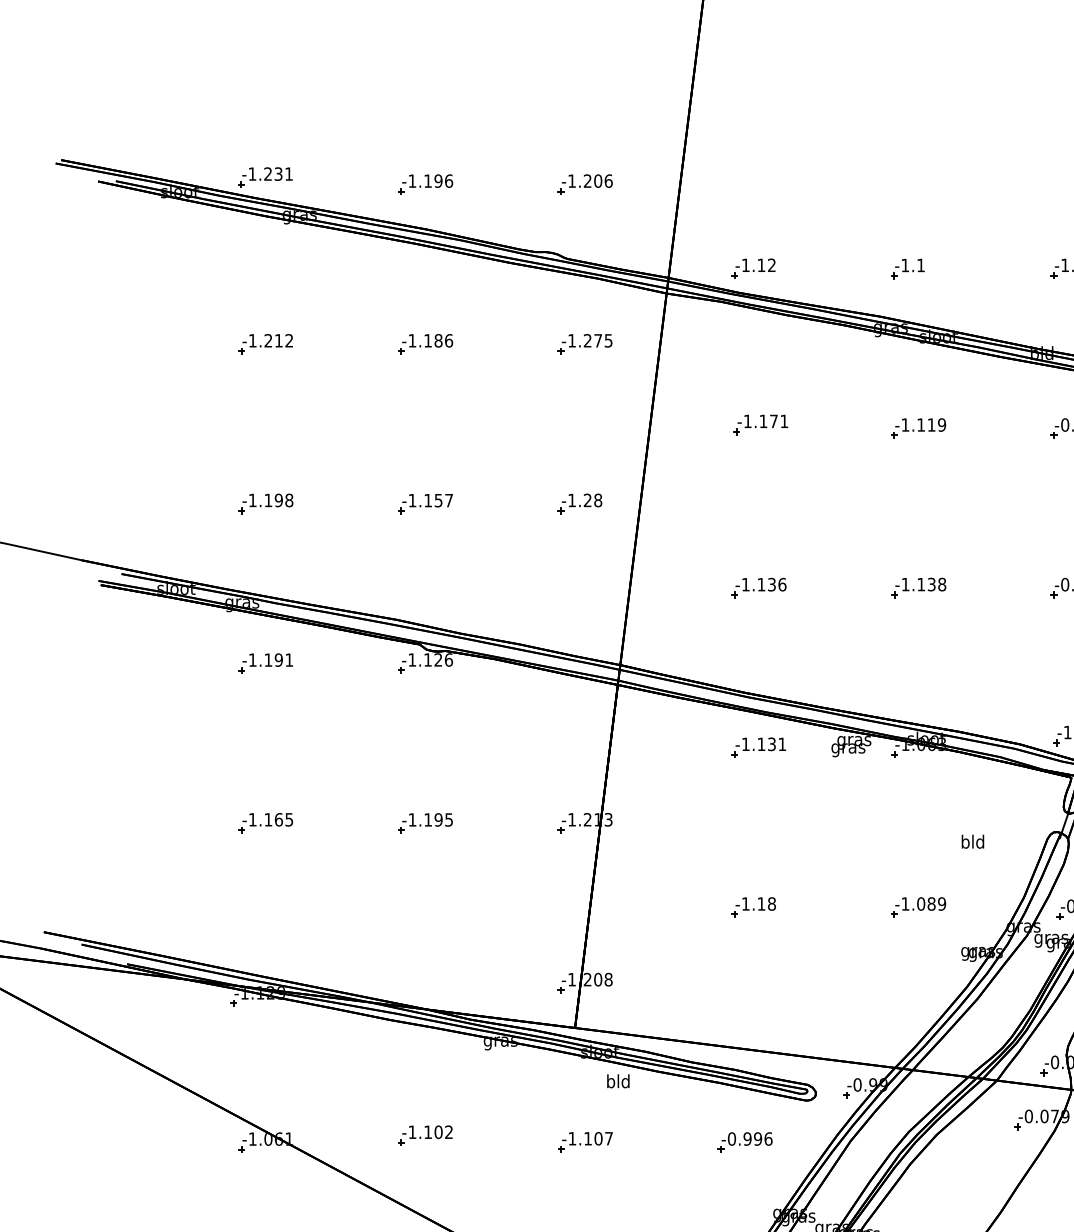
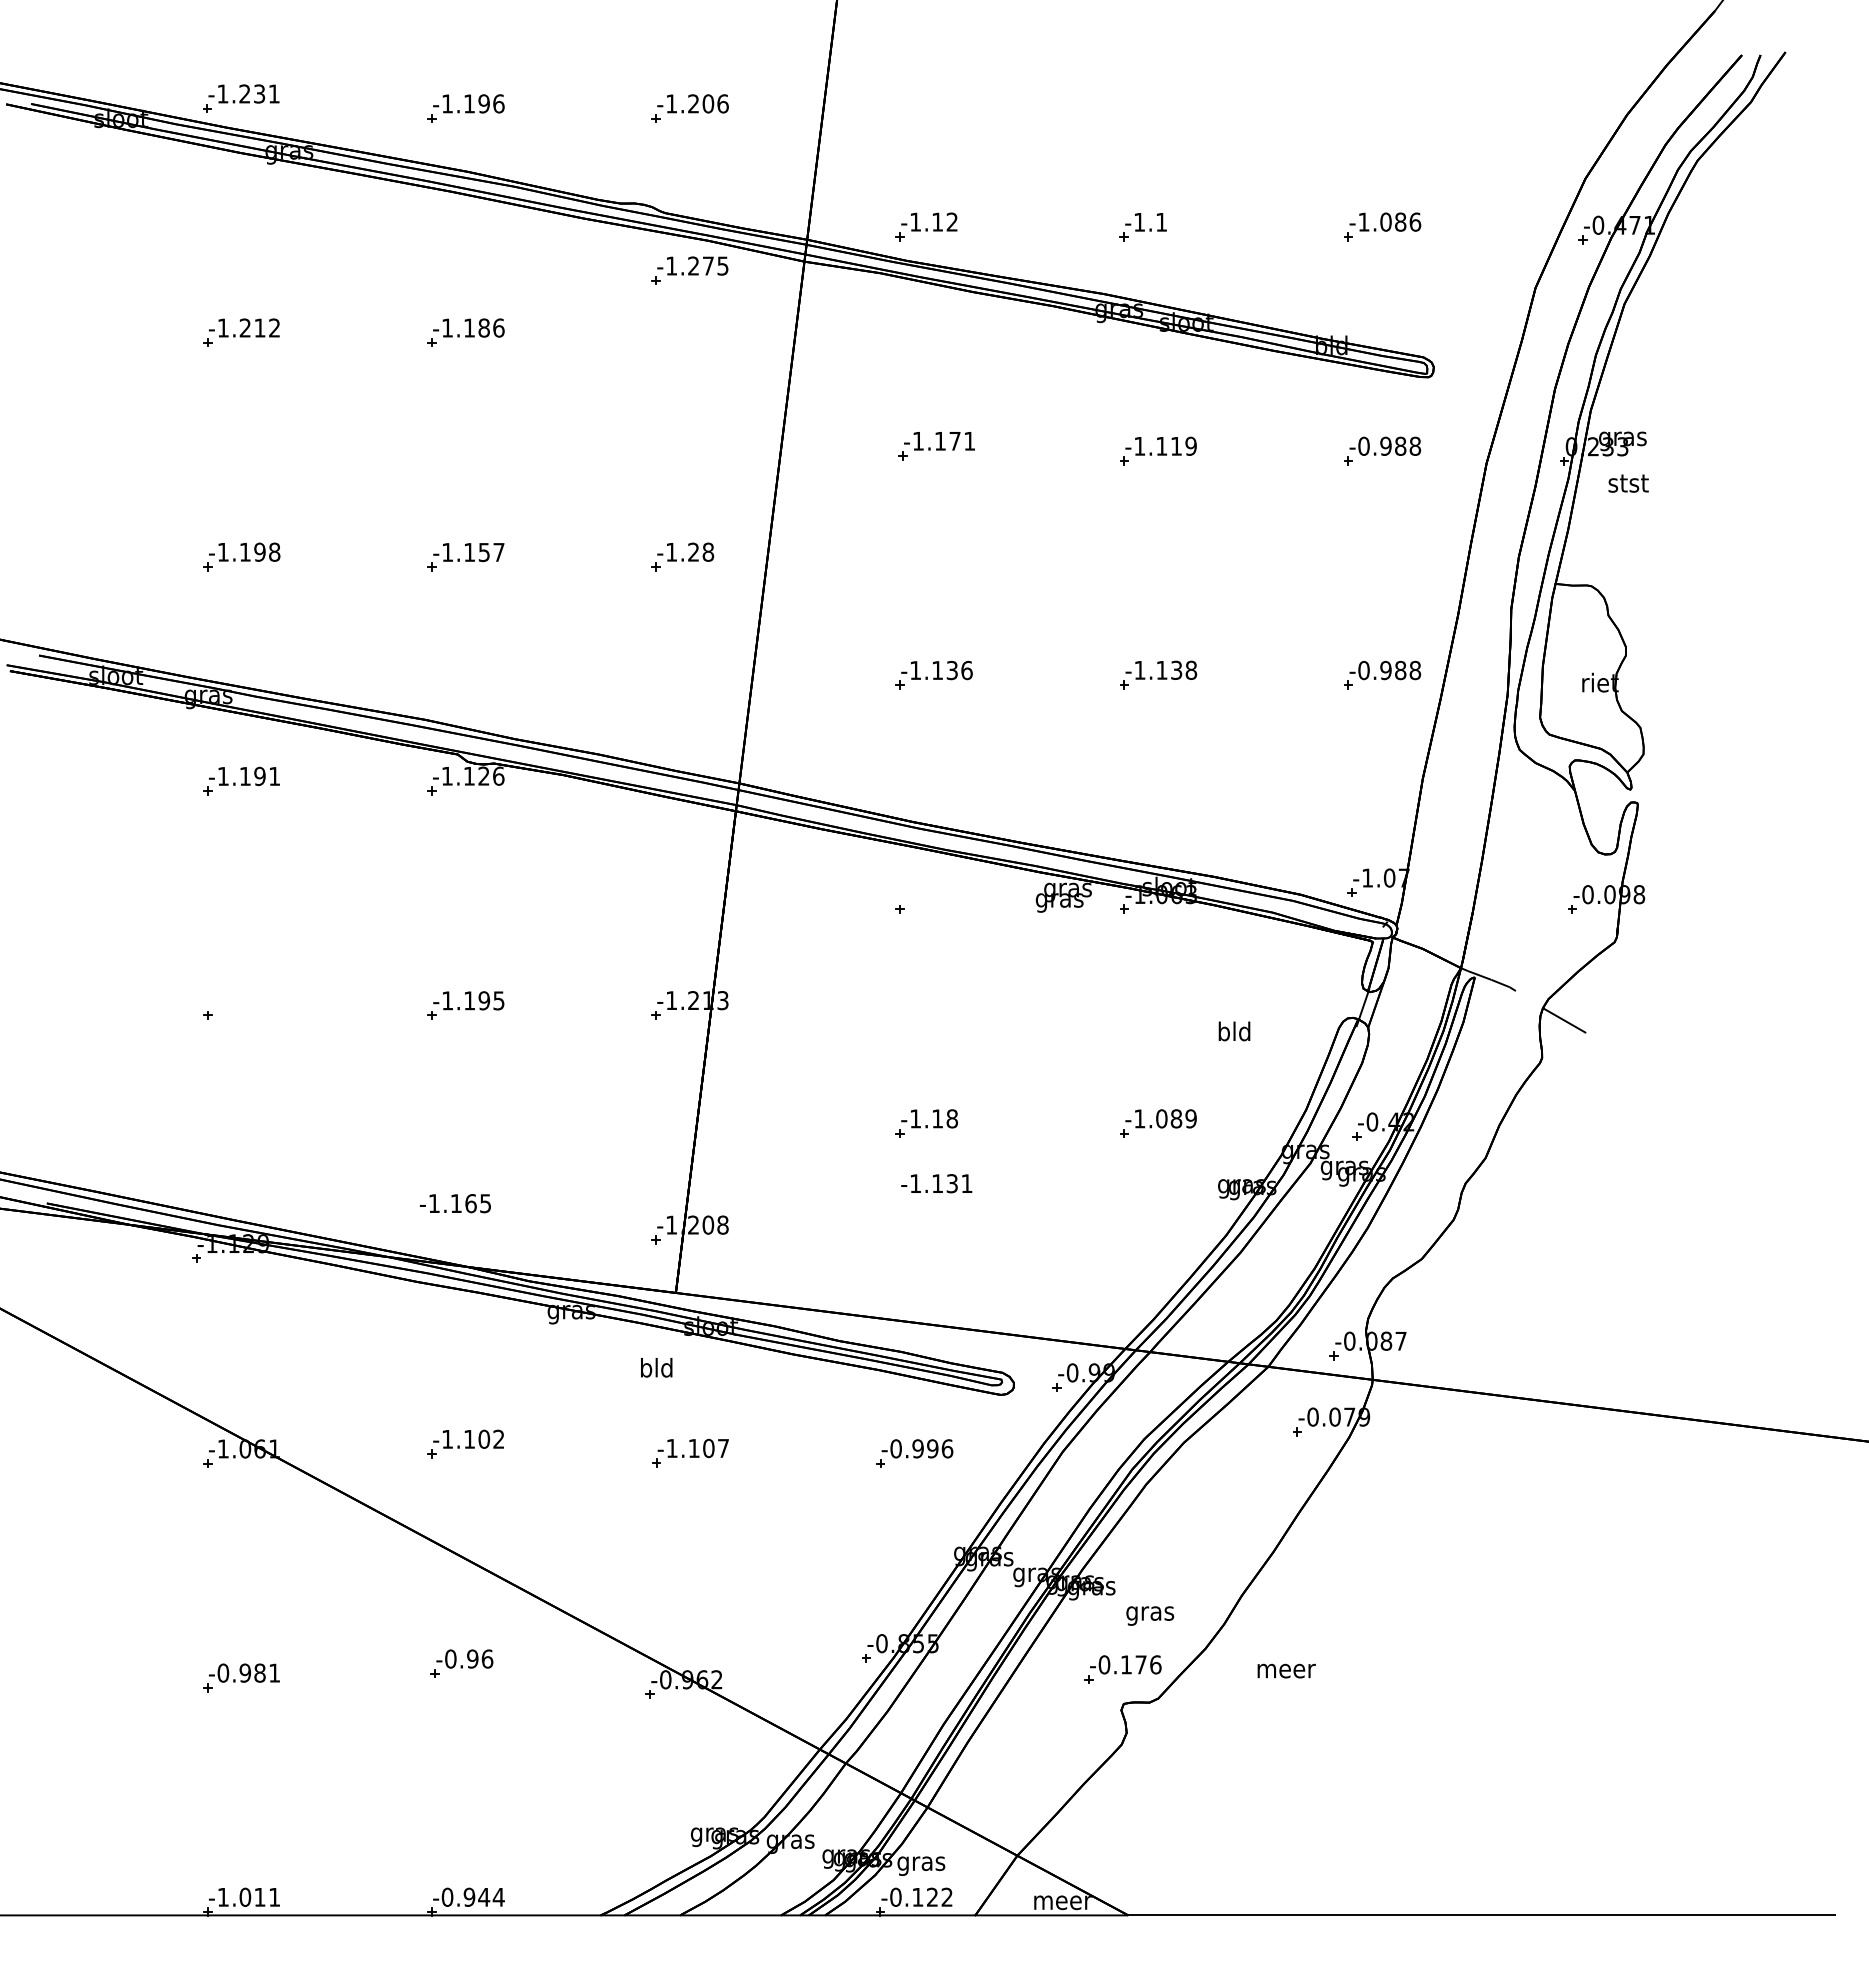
part: (584, 343) -> (689, 270), moved
text: (760, 744) -> (936, 1183), moved
text: (267, 819) -> (455, 1203), moved
text: (618, 1081) -> (656, 1367), moved

